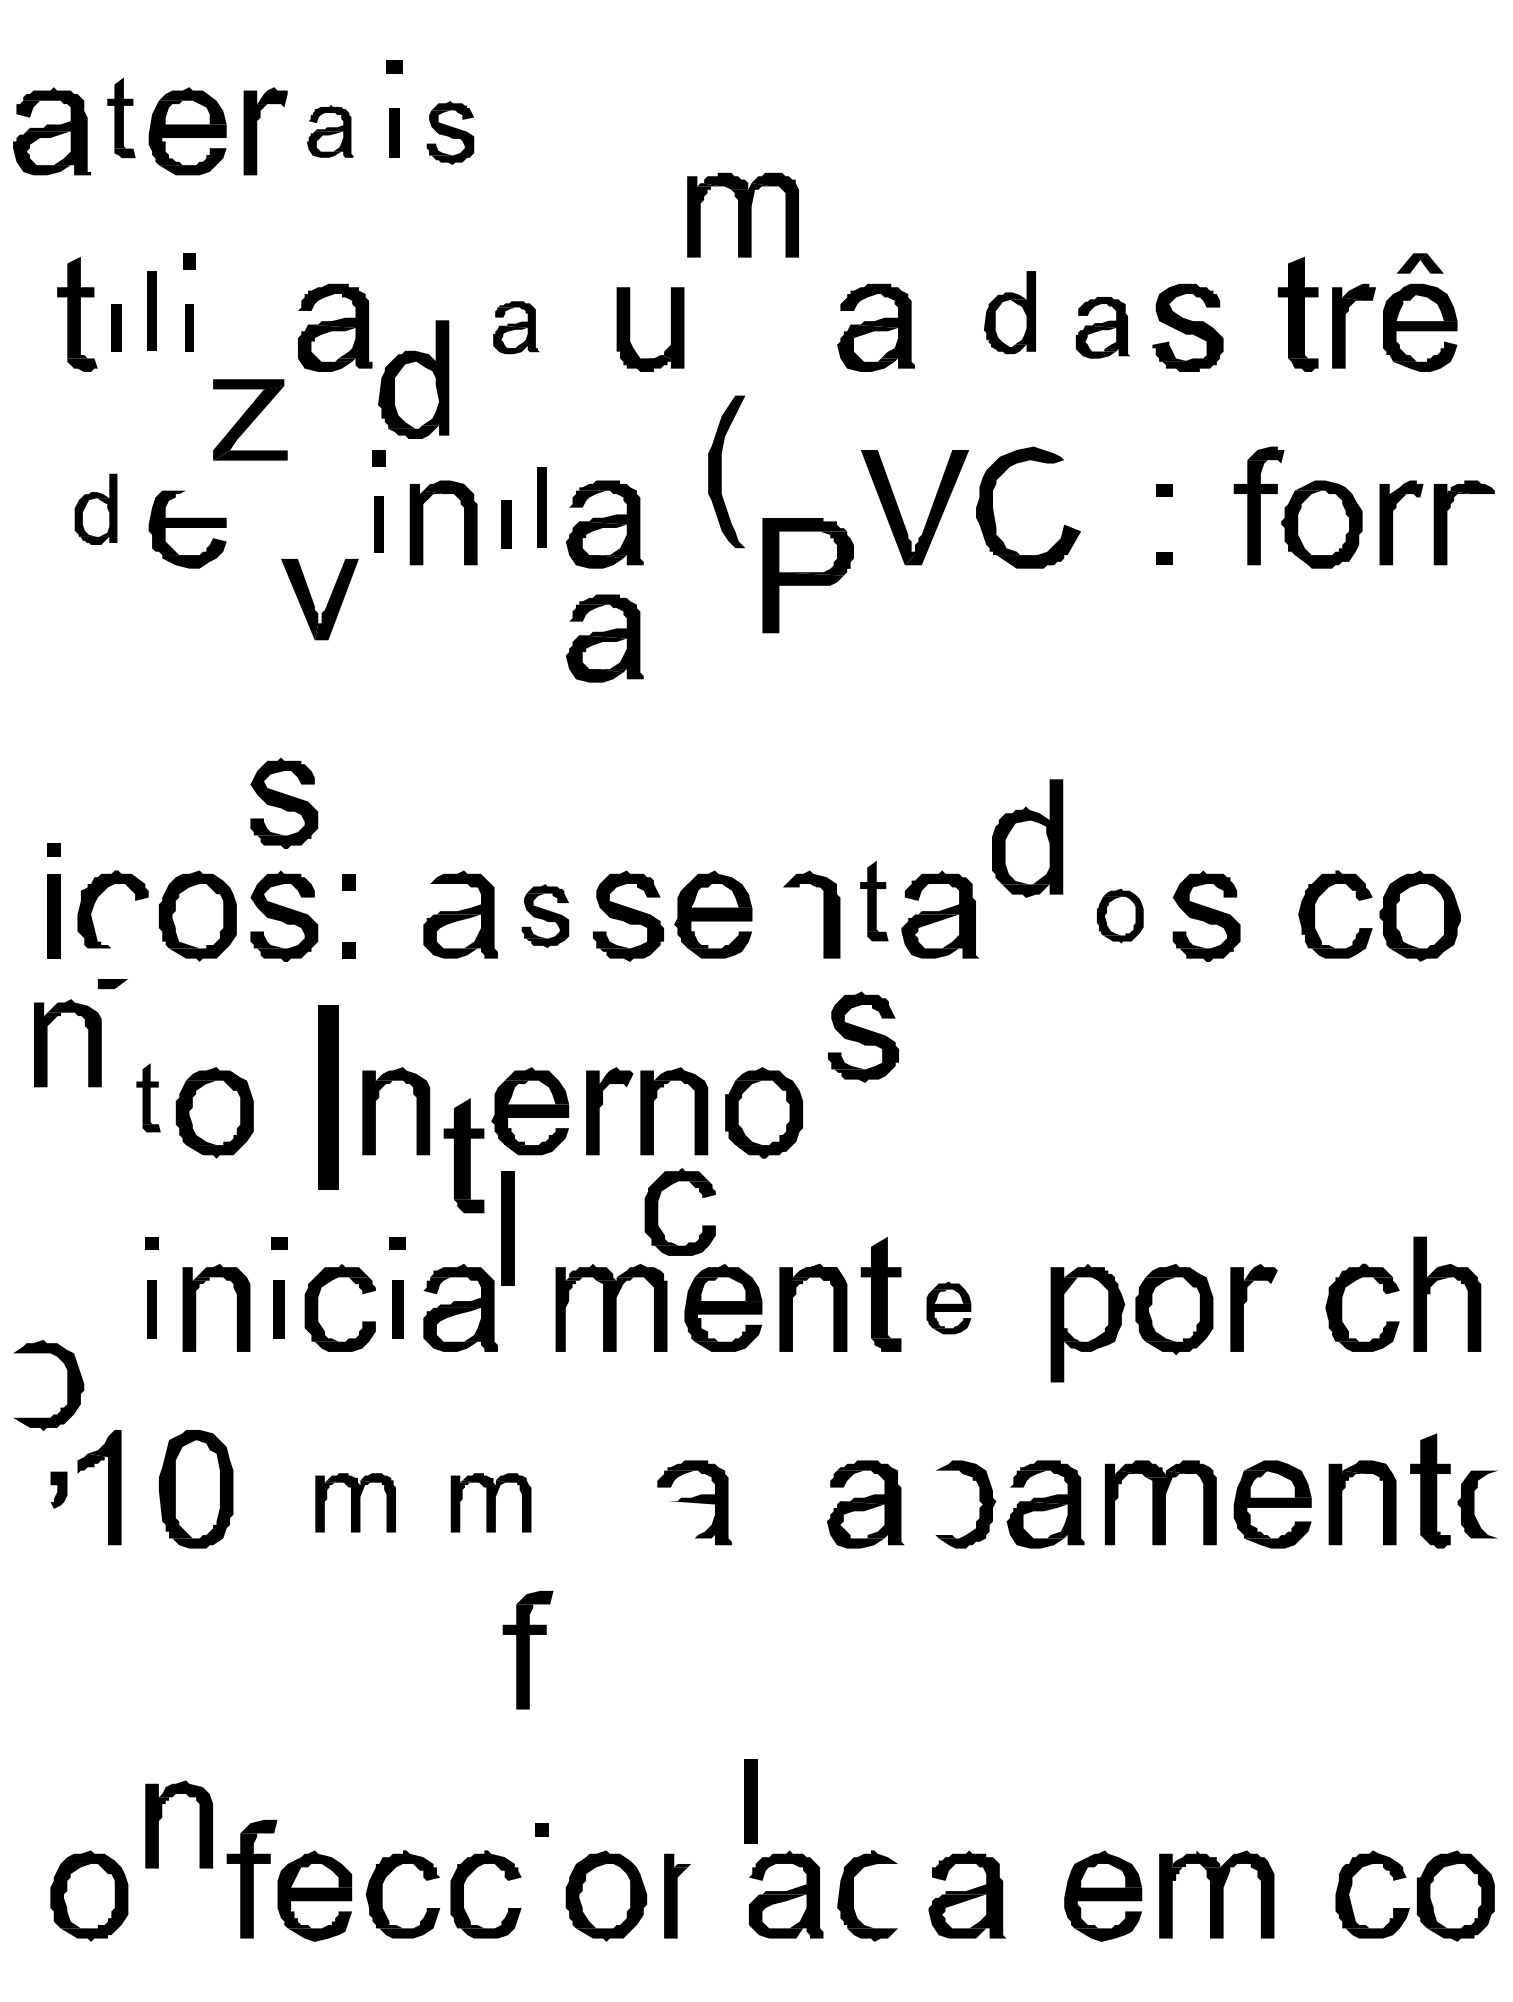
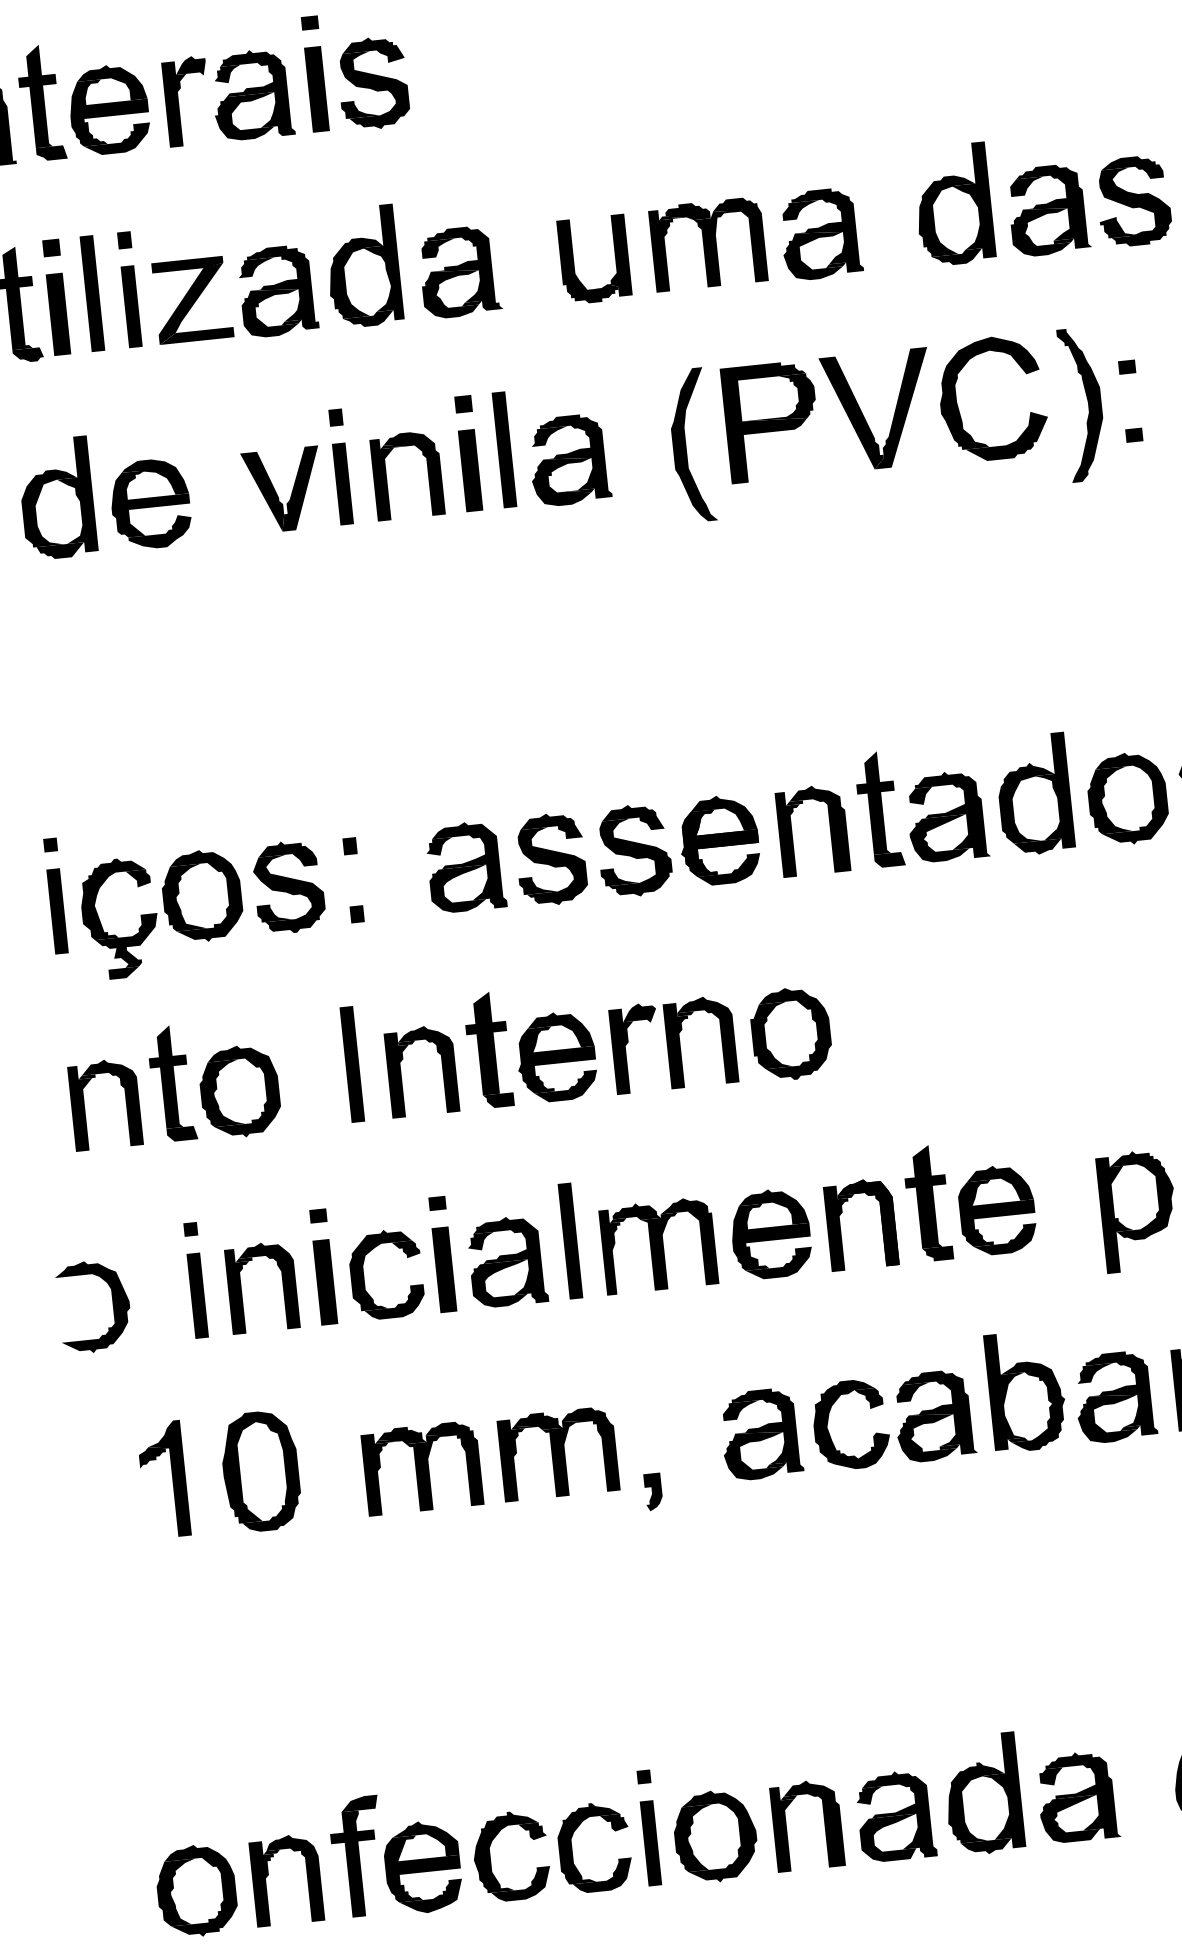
part: (121, 117) -> (41, 102), size x1.43
part: (329, 131) -> (251, 94), size x1.67
part: (394, 132) -> (316, 88), size x1.67
part: (450, 132) -> (373, 83), size x1.43
part: (742, 214) -> (707, 243), moved
fill: (116, 261) -> (51, 247), added
part: (151, 310) -> (91, 293), size x1.43
part: (1009, 312) -> (953, 204), size x1.43
part: (116, 327) -> (58, 313), size x1.67
part: (189, 327) -> (131, 306), size x1.67
part: (516, 327) -> (459, 271), size x1.67
part: (1102, 327) -> (1047, 209), size x1.43
part: (413, 379) -> (362, 266), moved
part: (250, 419) -> (192, 299), moved
fill: (505, 458) -> (462, 404), added
part: (726, 471) -> (691, 445), moved
fill: (1053, 473) -> (1014, 361), added
fill: (194, 498) -> (154, 477), added
part: (541, 507) -> (503, 449), size x1.43
part: (95, 509) -> (56, 498), size x1.67
fill: (1116, 522) -> (1082, 404), added
part: (378, 524) -> (342, 484), size x1.43
part: (506, 524) -> (470, 470), size x1.67
part: (807, 575) -> (770, 421), moved
part: (313, 602) -> (277, 493), moved
part: (604, 638) -> (581, 574), removed
part: (284, 802) -> (277, 772), removed
part: (1027, 838) -> (1034, 794), moved
fill: (441, 892) -> (444, 846), added
part: (874, 900) -> (879, 809), size x1.43
part: (545, 915) -> (551, 858), size x1.43
fill: (785, 915) -> (791, 833), added
part: (1120, 915) -> (1128, 798), size x1.67
fill: (119, 953) -> (127, 941), added
part: (863, 1036) -> (882, 946), removed
part: (47, 1043) -> (84, 1106), moved
part: (148, 1097) -> (171, 1083), size x1.67
part: (328, 1097) -> (352, 1064), size x0.62
part: (463, 1155) -> (487, 1050), moved
part: (658, 1211) -> (695, 1143), removed
part: (507, 1228) -> (569, 1241), moved
part: (948, 1307) -> (996, 1209), size x1.67
part: (151, 1309) -> (197, 1295), size x1.43
part: (279, 1309) -> (325, 1282), size x1.43
part: (397, 1309) -> (444, 1269), size x1.43
part: (67, 1385) -> (112, 1304), moved
fill: (940, 1487) -> (1007, 1391), added
part: (58, 1489) -> (653, 1491), moved
part: (760, 1499) -> (828, 1422), added
part: (355, 1502) -> (422, 1467), size x1.43
part: (490, 1502) -> (557, 1453), size x1.43
fill: (683, 1524) -> (753, 1455), added
part: (527, 1649) -> (610, 1597), removed
part: (750, 1801) -> (650, 1843), moved
part: (162, 1817) -> (269, 1874), moved
fill: (892, 1880) -> (1001, 1790), added
fill: (704, 1894) -> (813, 1824), added

